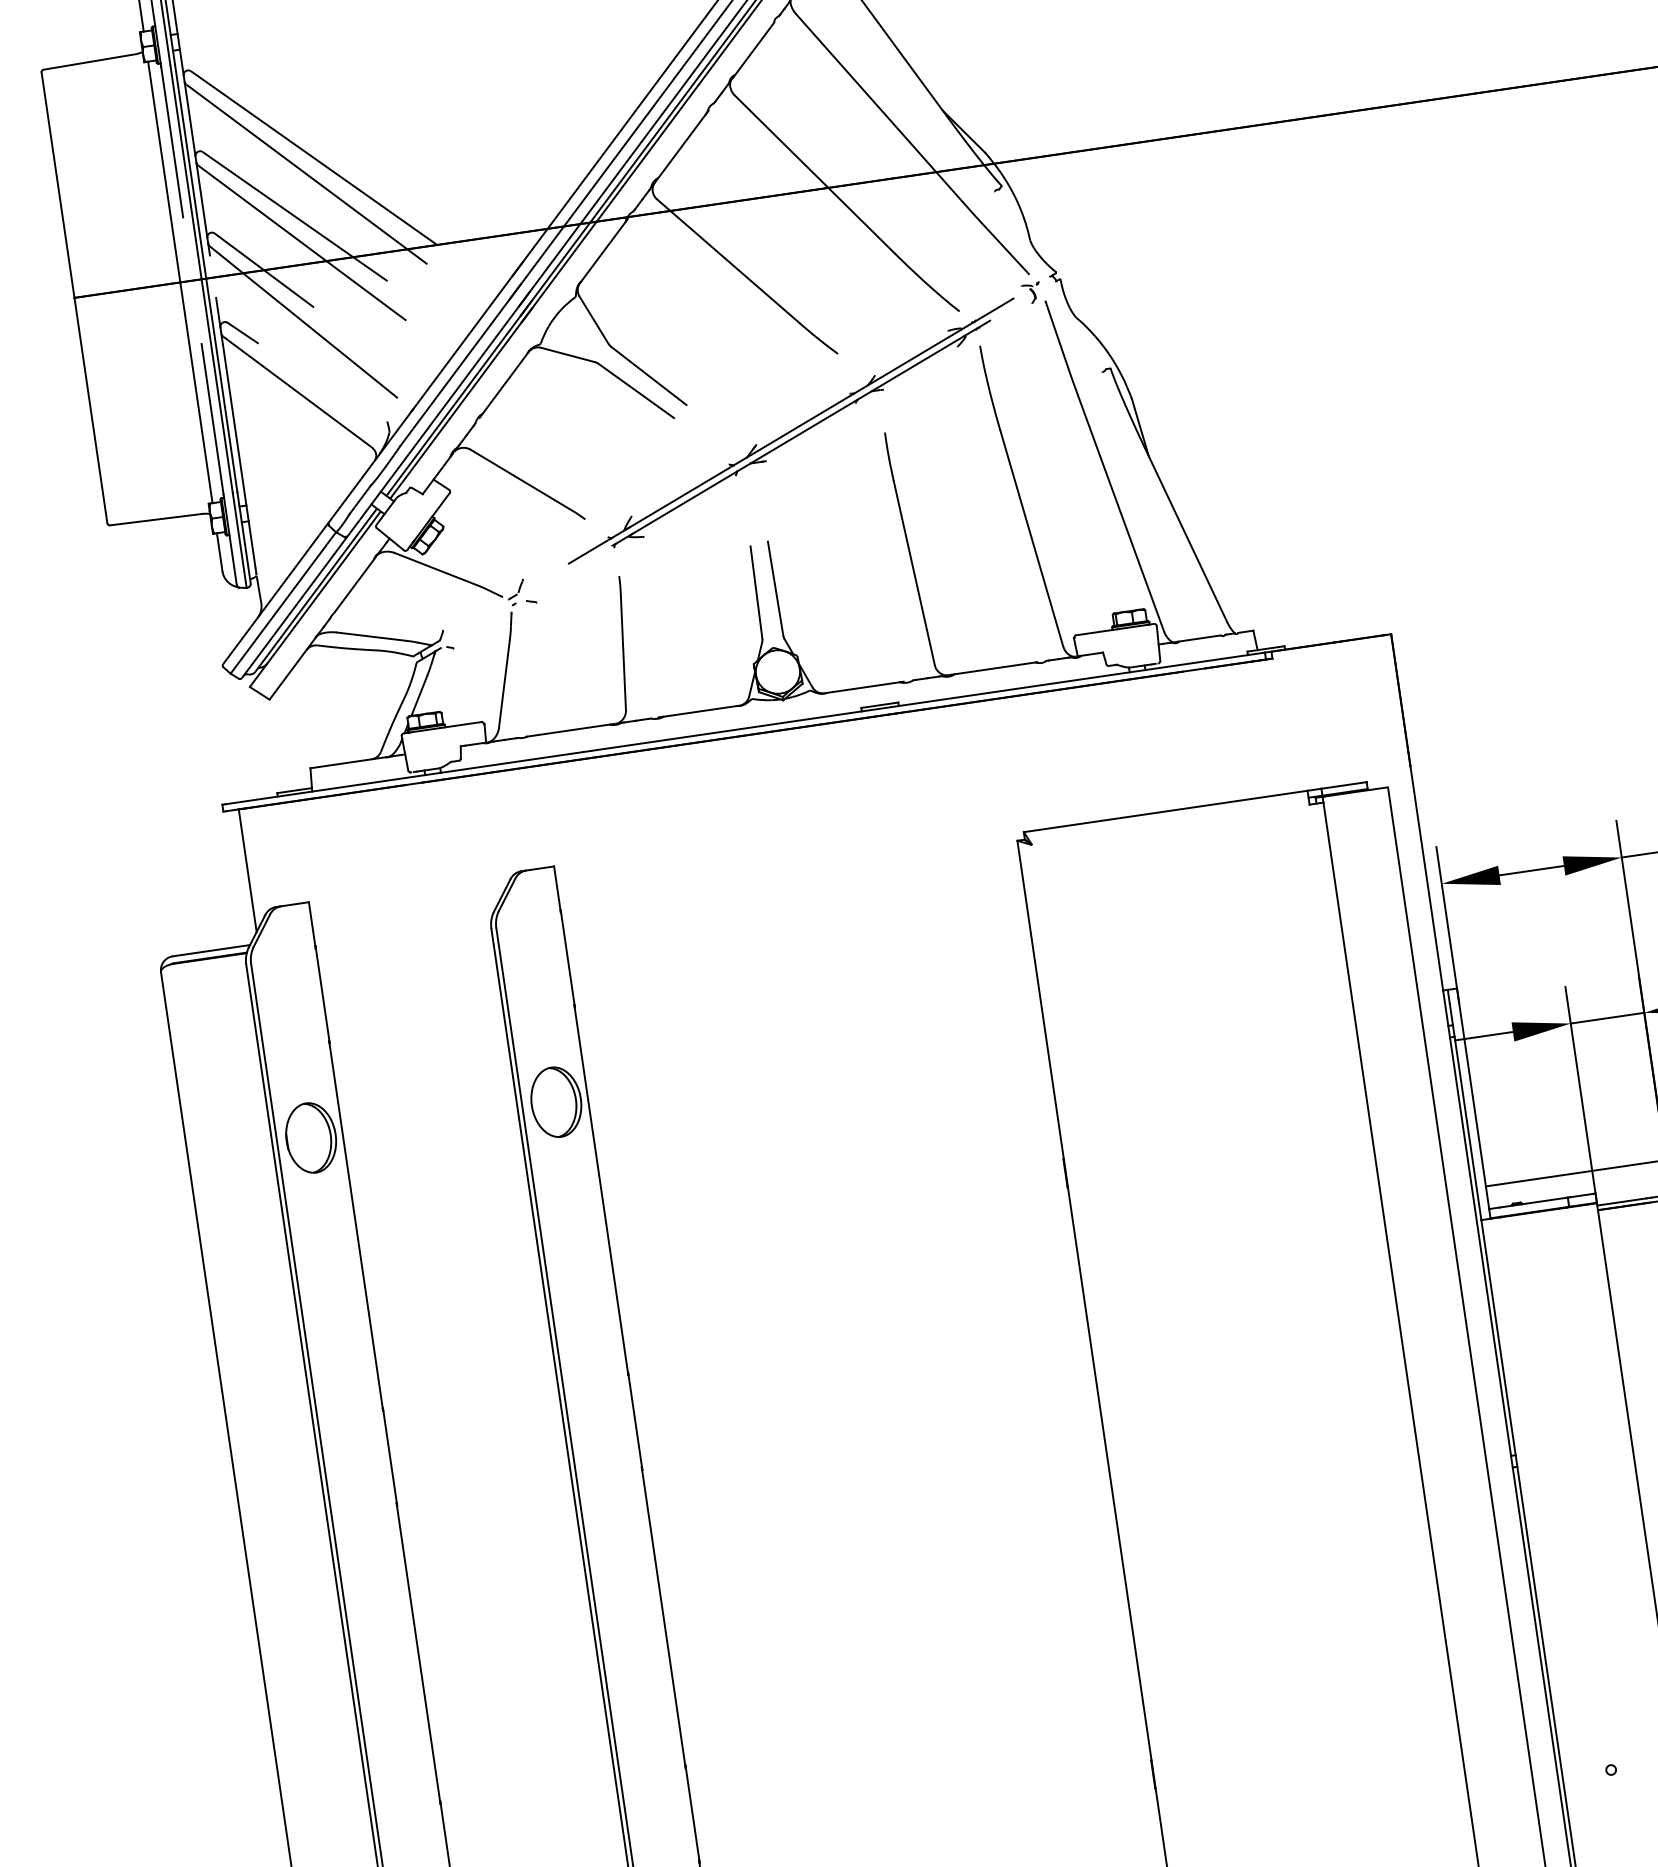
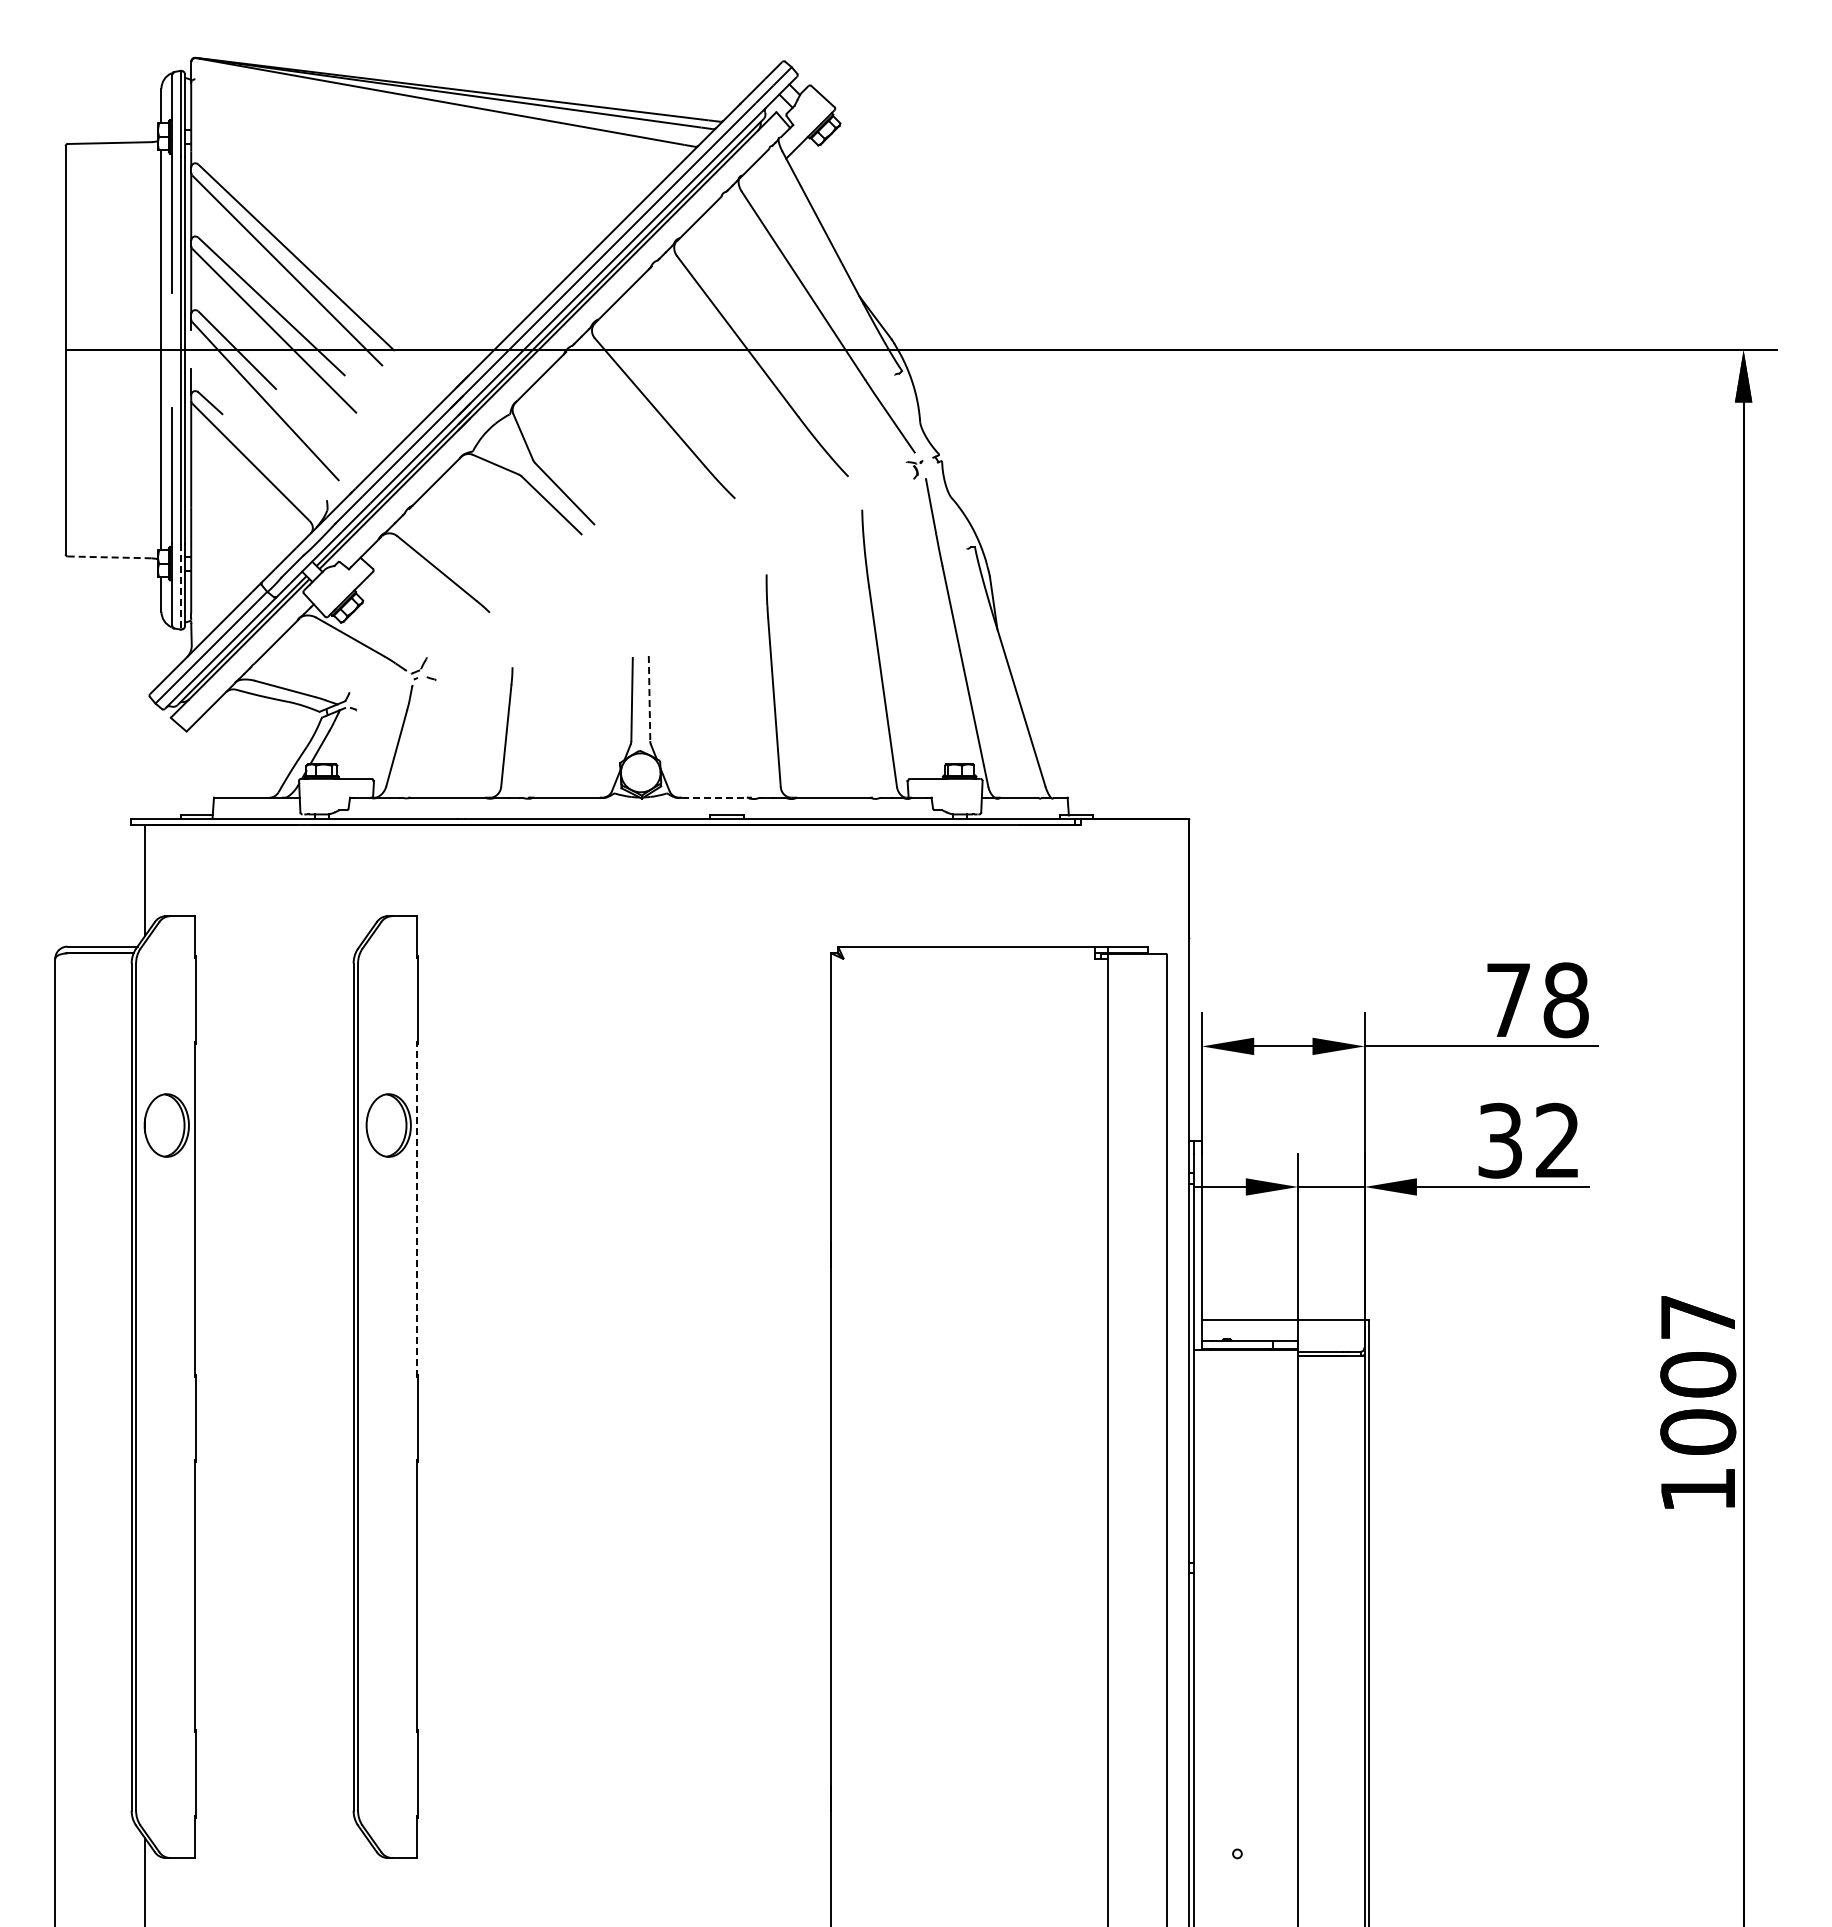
part: (790, 430) -> (683, 560), removed
line: (157, 519) -> (110, 557), solid -> dashed
line: (239, 540) -> (180, 586), solid -> dashed
line: (775, 588) -> (649, 698), solid -> dashed
line: (863, 687) -> (714, 797), solid -> dashed
line: (601, 1189) -> (417, 1208), solid -> dashed

